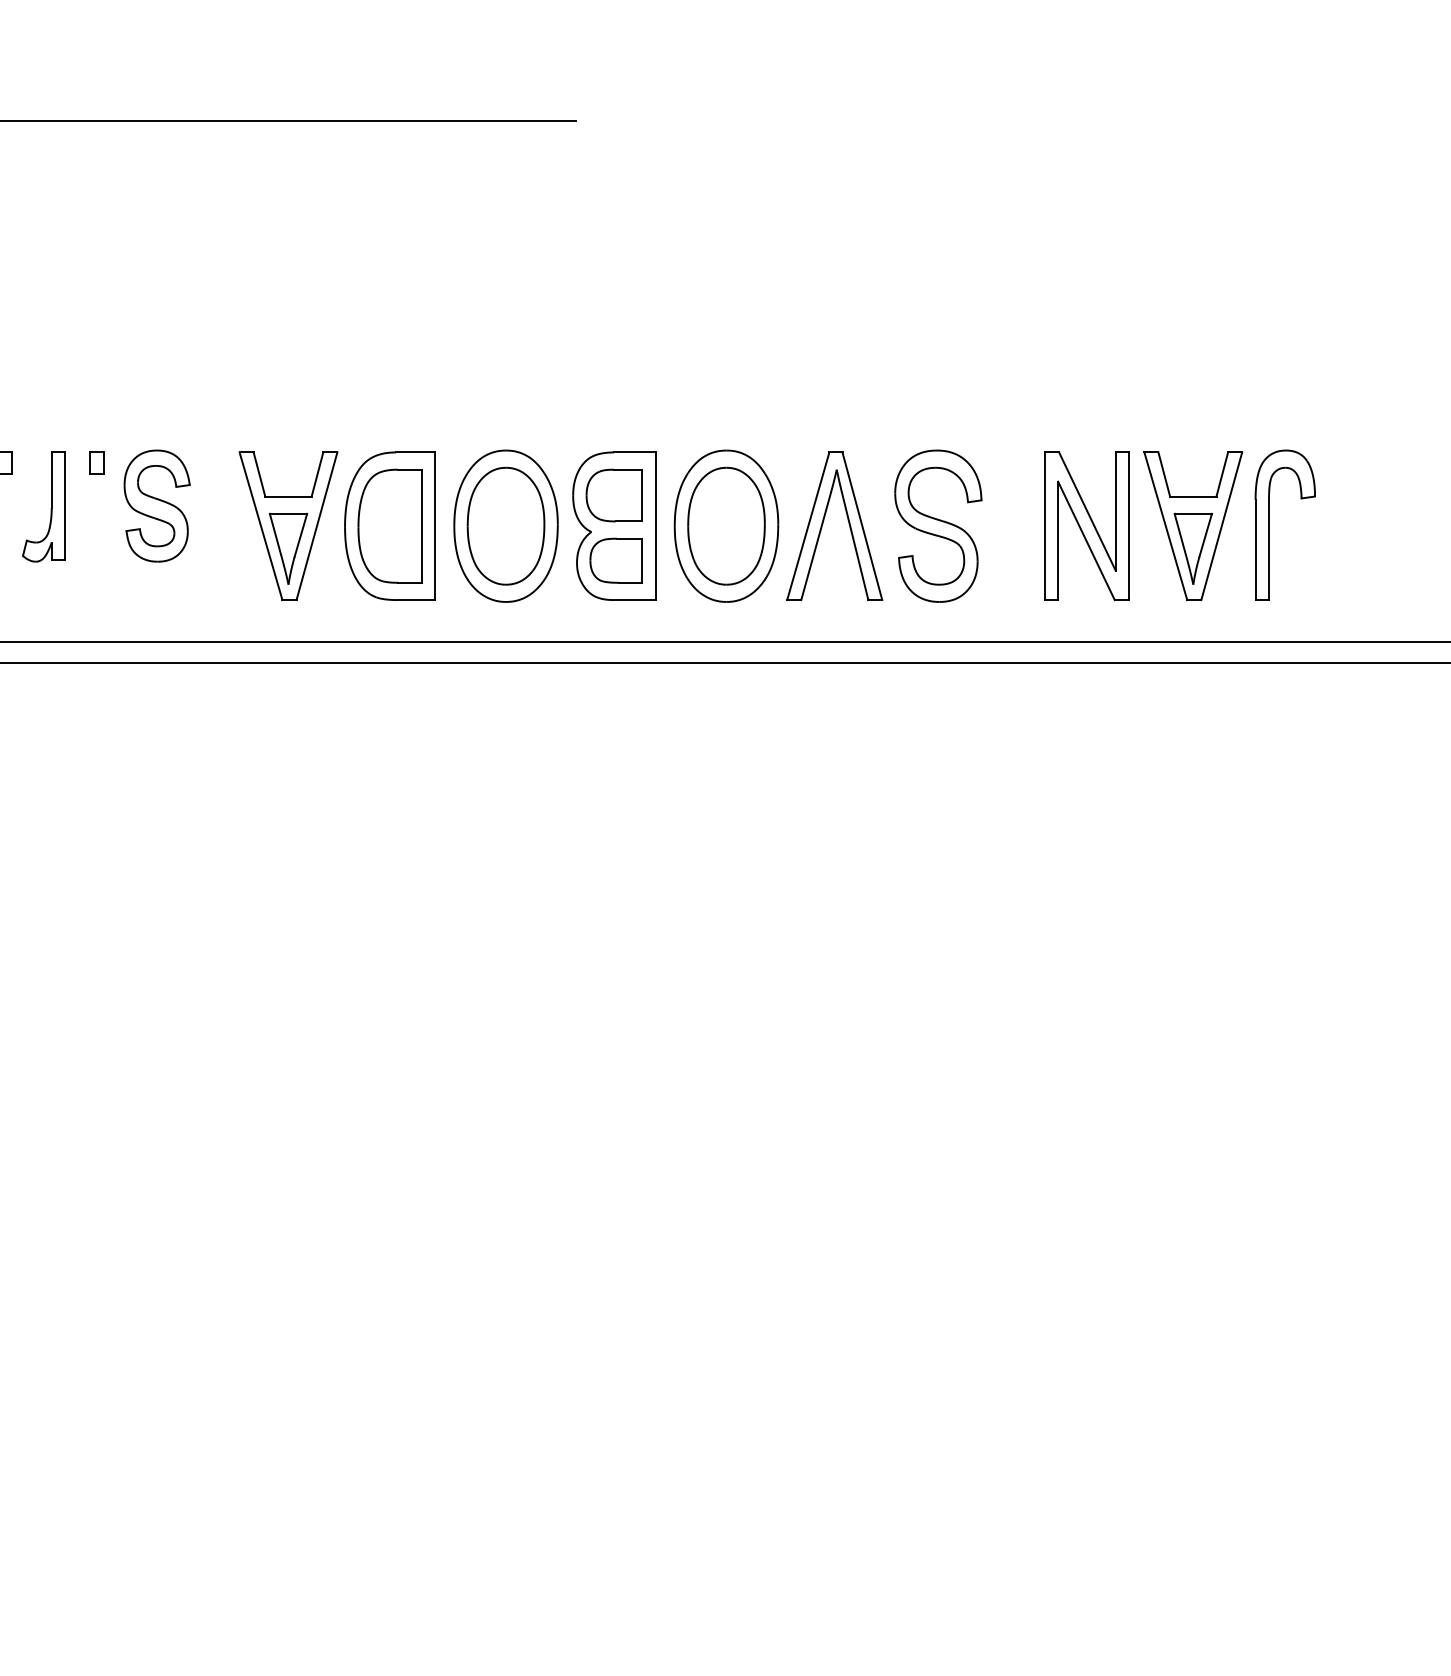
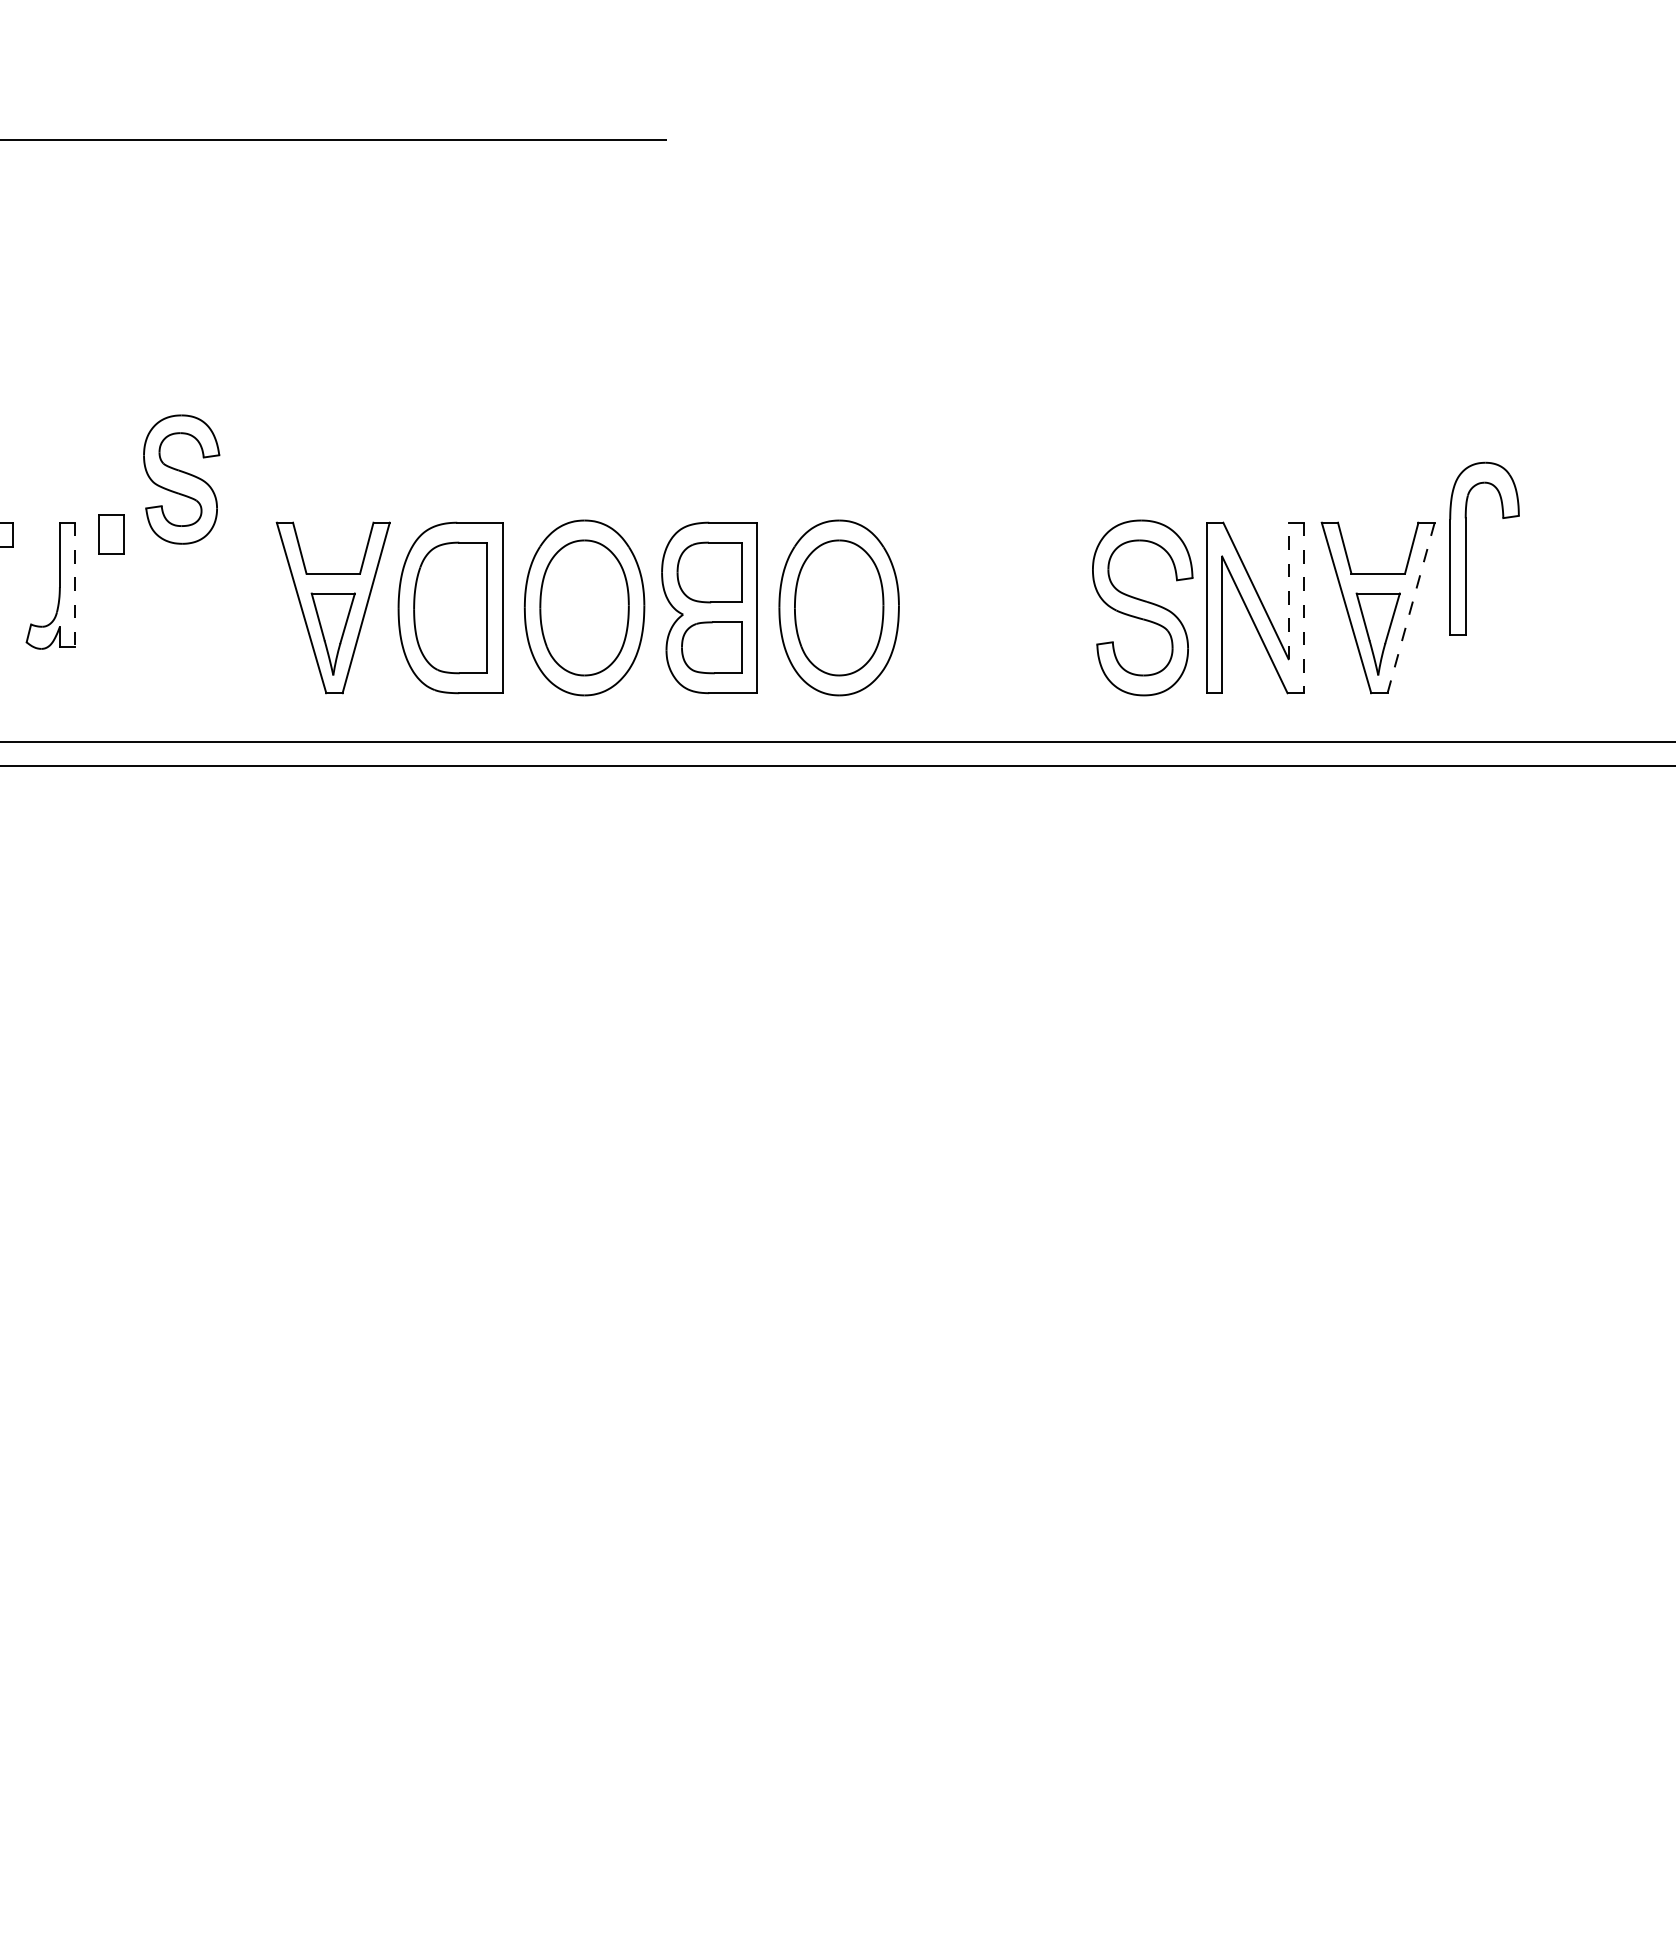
part: (96, 462) -> (111, 534), size x1.6
part: (156, 505) -> (180, 478), moved
line: (65, 506) -> (75, 585), solid -> dashed
line: (1115, 511) -> (1288, 590), solid -> dashed
part: (823, 524) -> (951, 605), removed
part: (1269, 524) -> (1466, 548), moved
part: (938, 525) -> (1142, 607), moved
line: (1129, 526) -> (1304, 608), solid -> dashed
line: (1221, 526) -> (1410, 608), solid -> dashed

